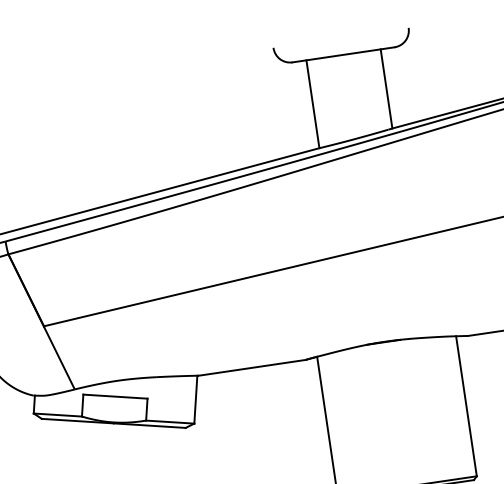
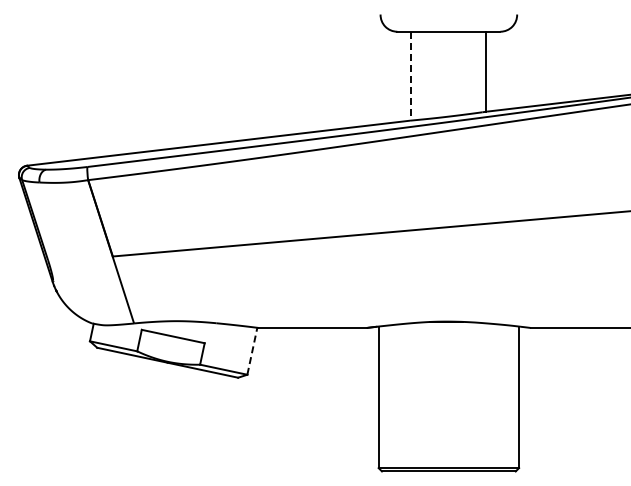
line: (313, 104) -> (411, 76), solid -> dashed
line: (196, 399) -> (252, 351), solid -> dashed

